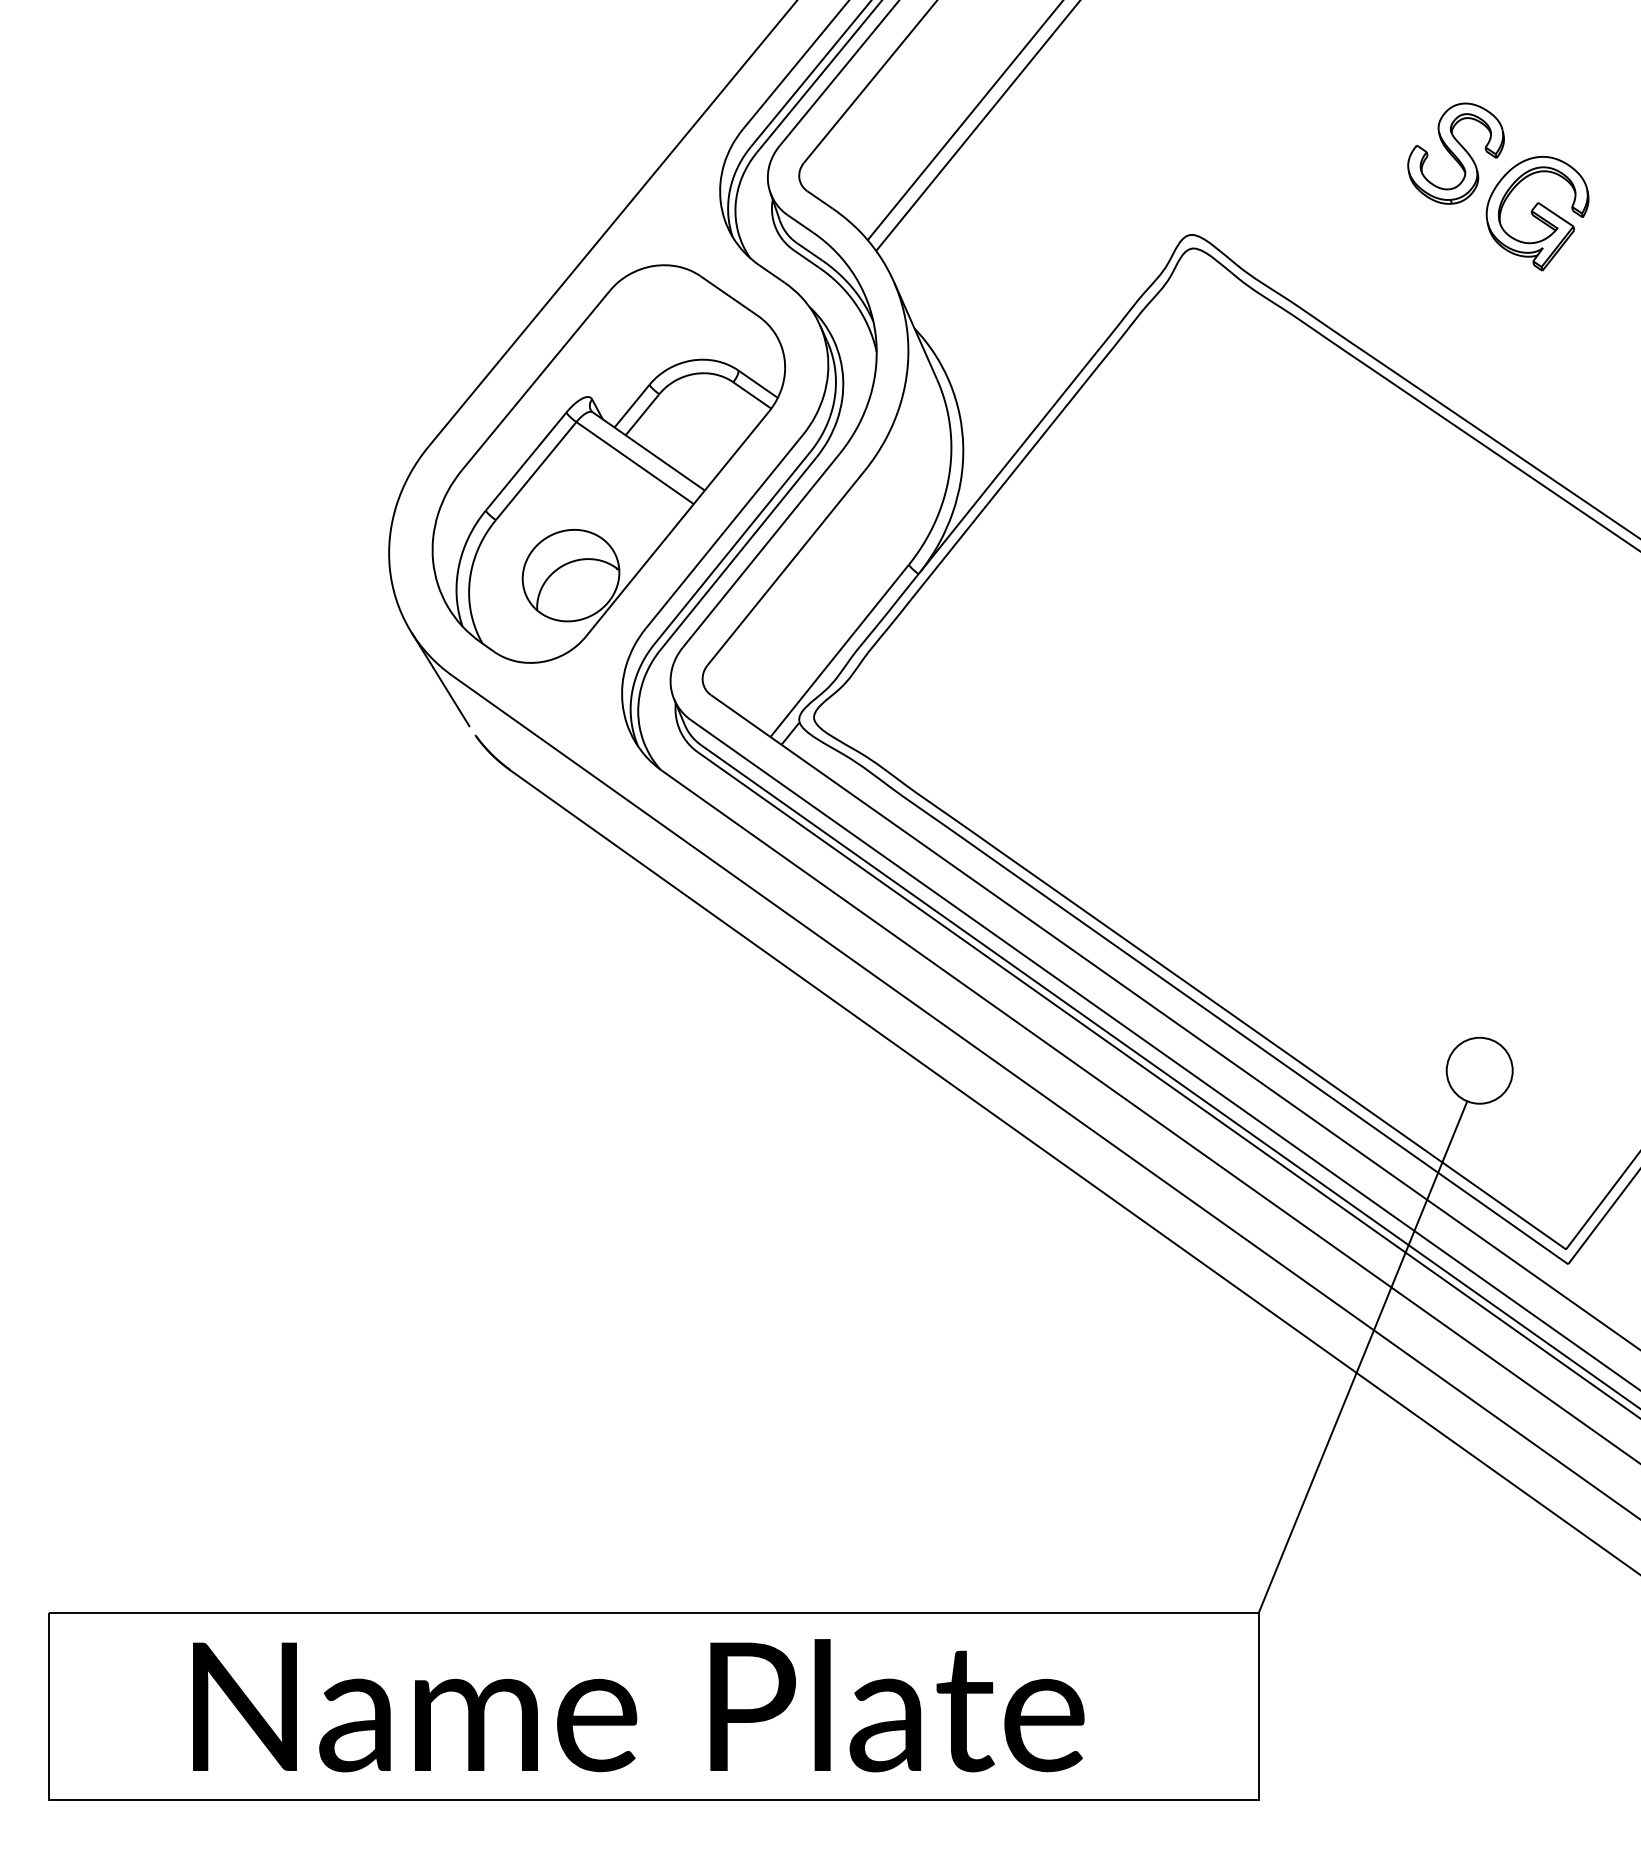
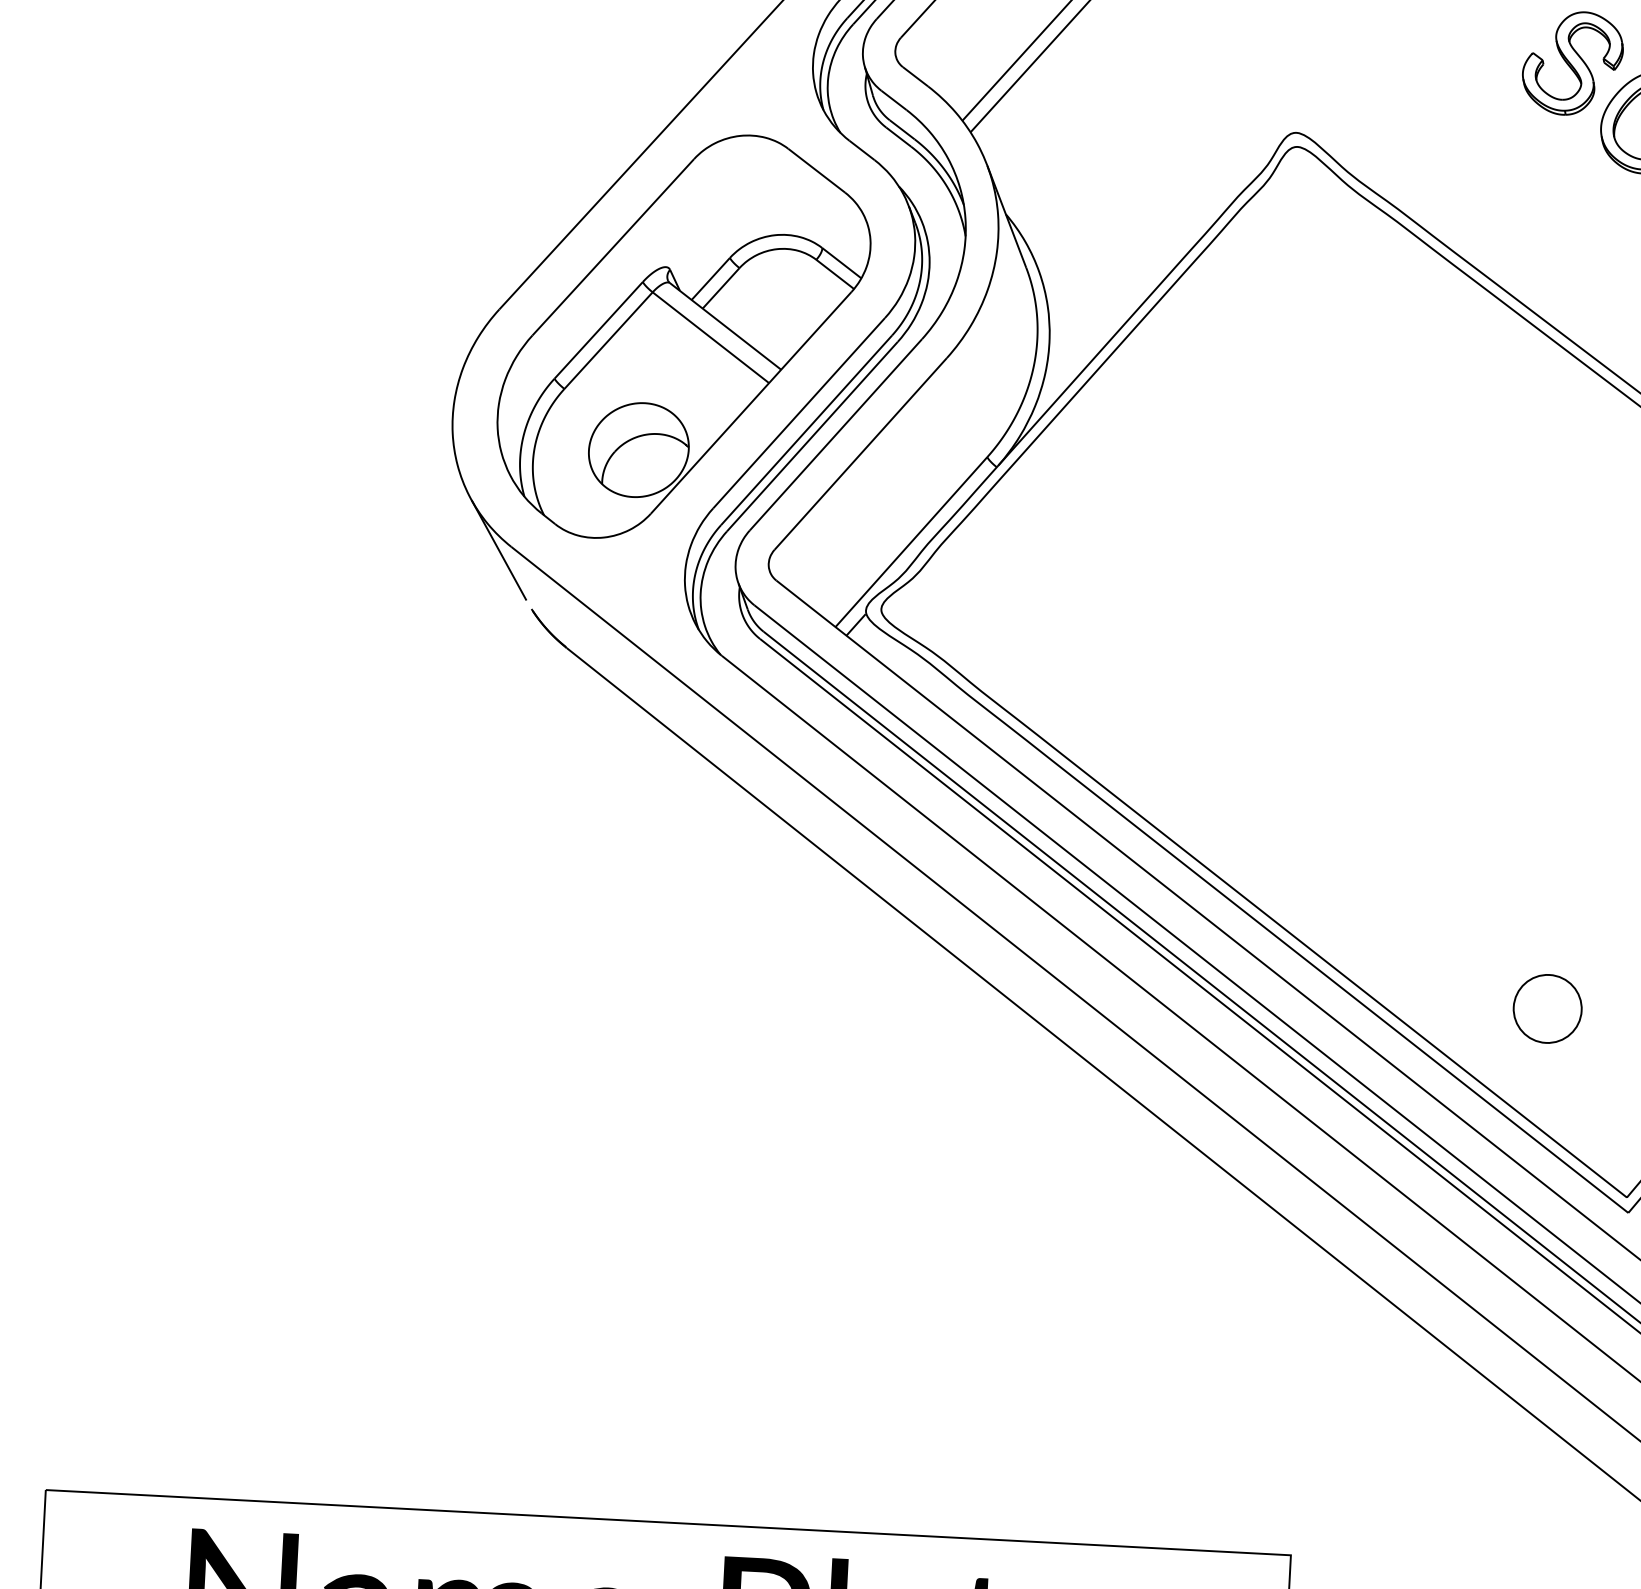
line: (1362, 1356) -> (1411, 1296), removed

